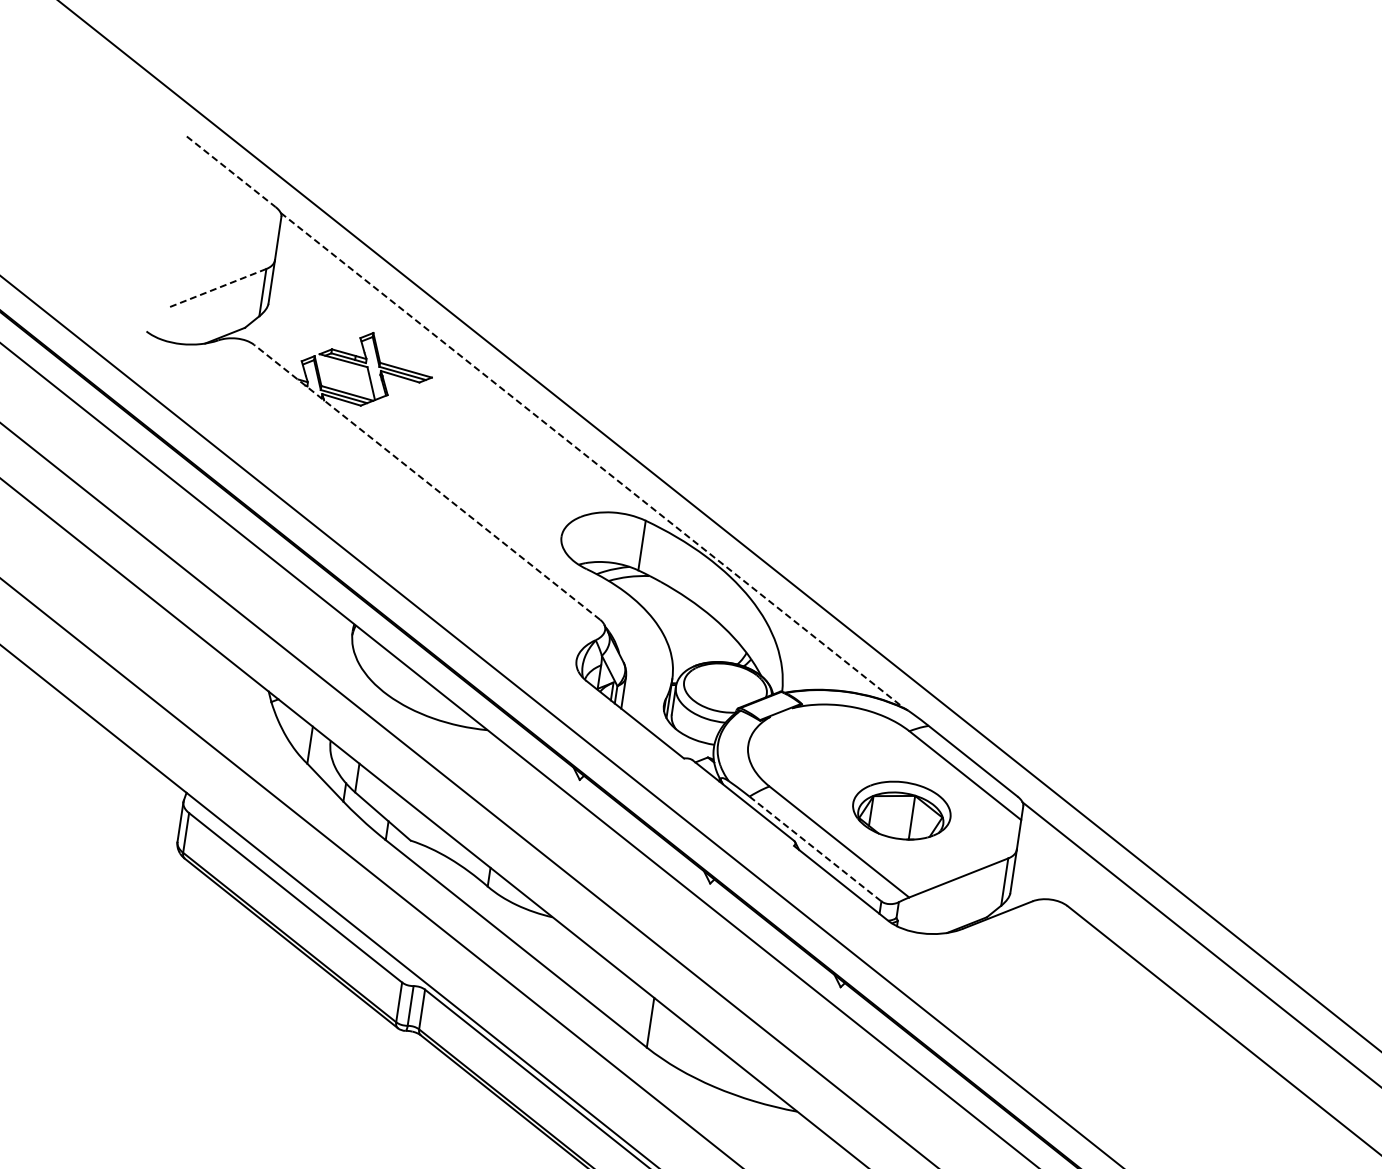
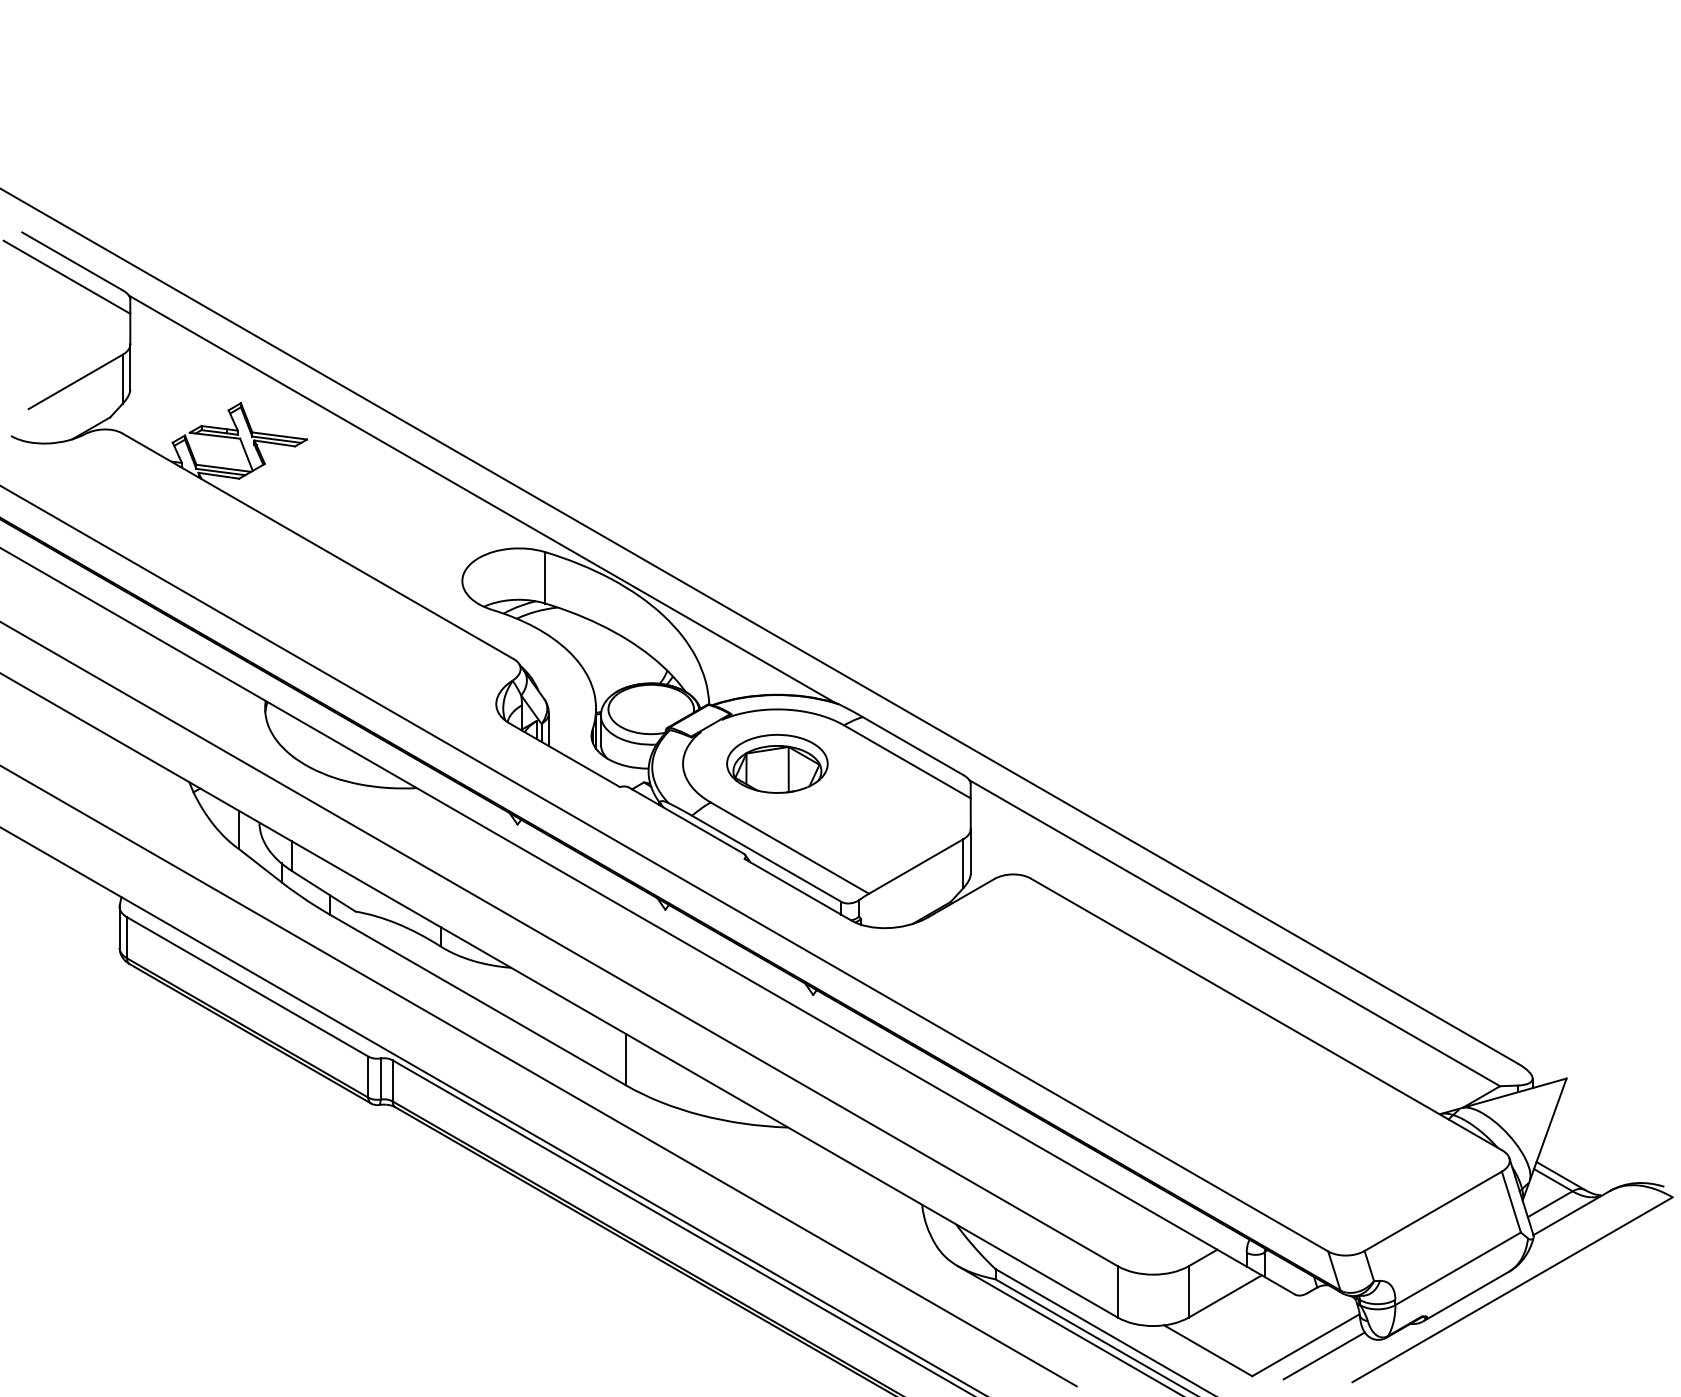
line: (232, 171) -> (73, 261), dashed -> solid
line: (223, 185) -> (66, 276), added
line: (216, 288) -> (75, 381), dashed -> solid
line: (592, 460) -> (482, 499), dashed -> solid
line: (426, 482) -> (317, 546), dashed -> solid
part: (902, 810) -> (777, 763), moved
line: (816, 849) -> (767, 859), dashed -> solid

